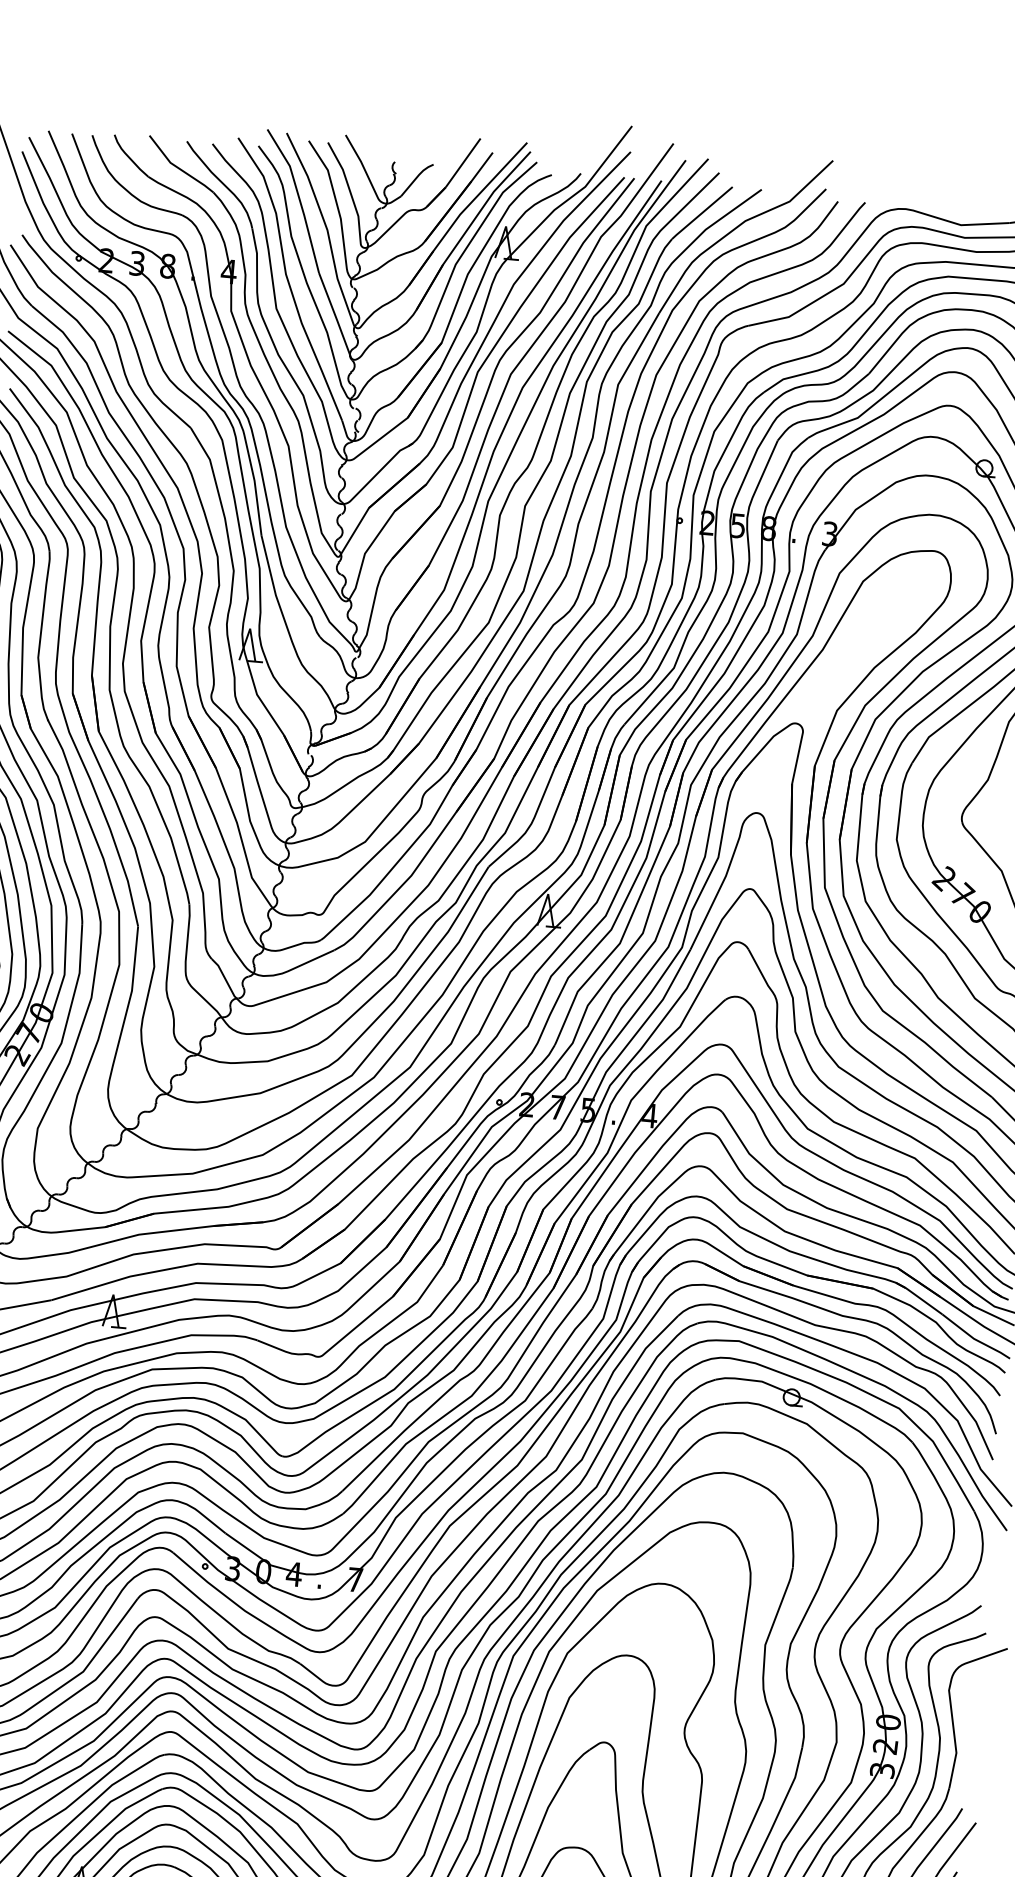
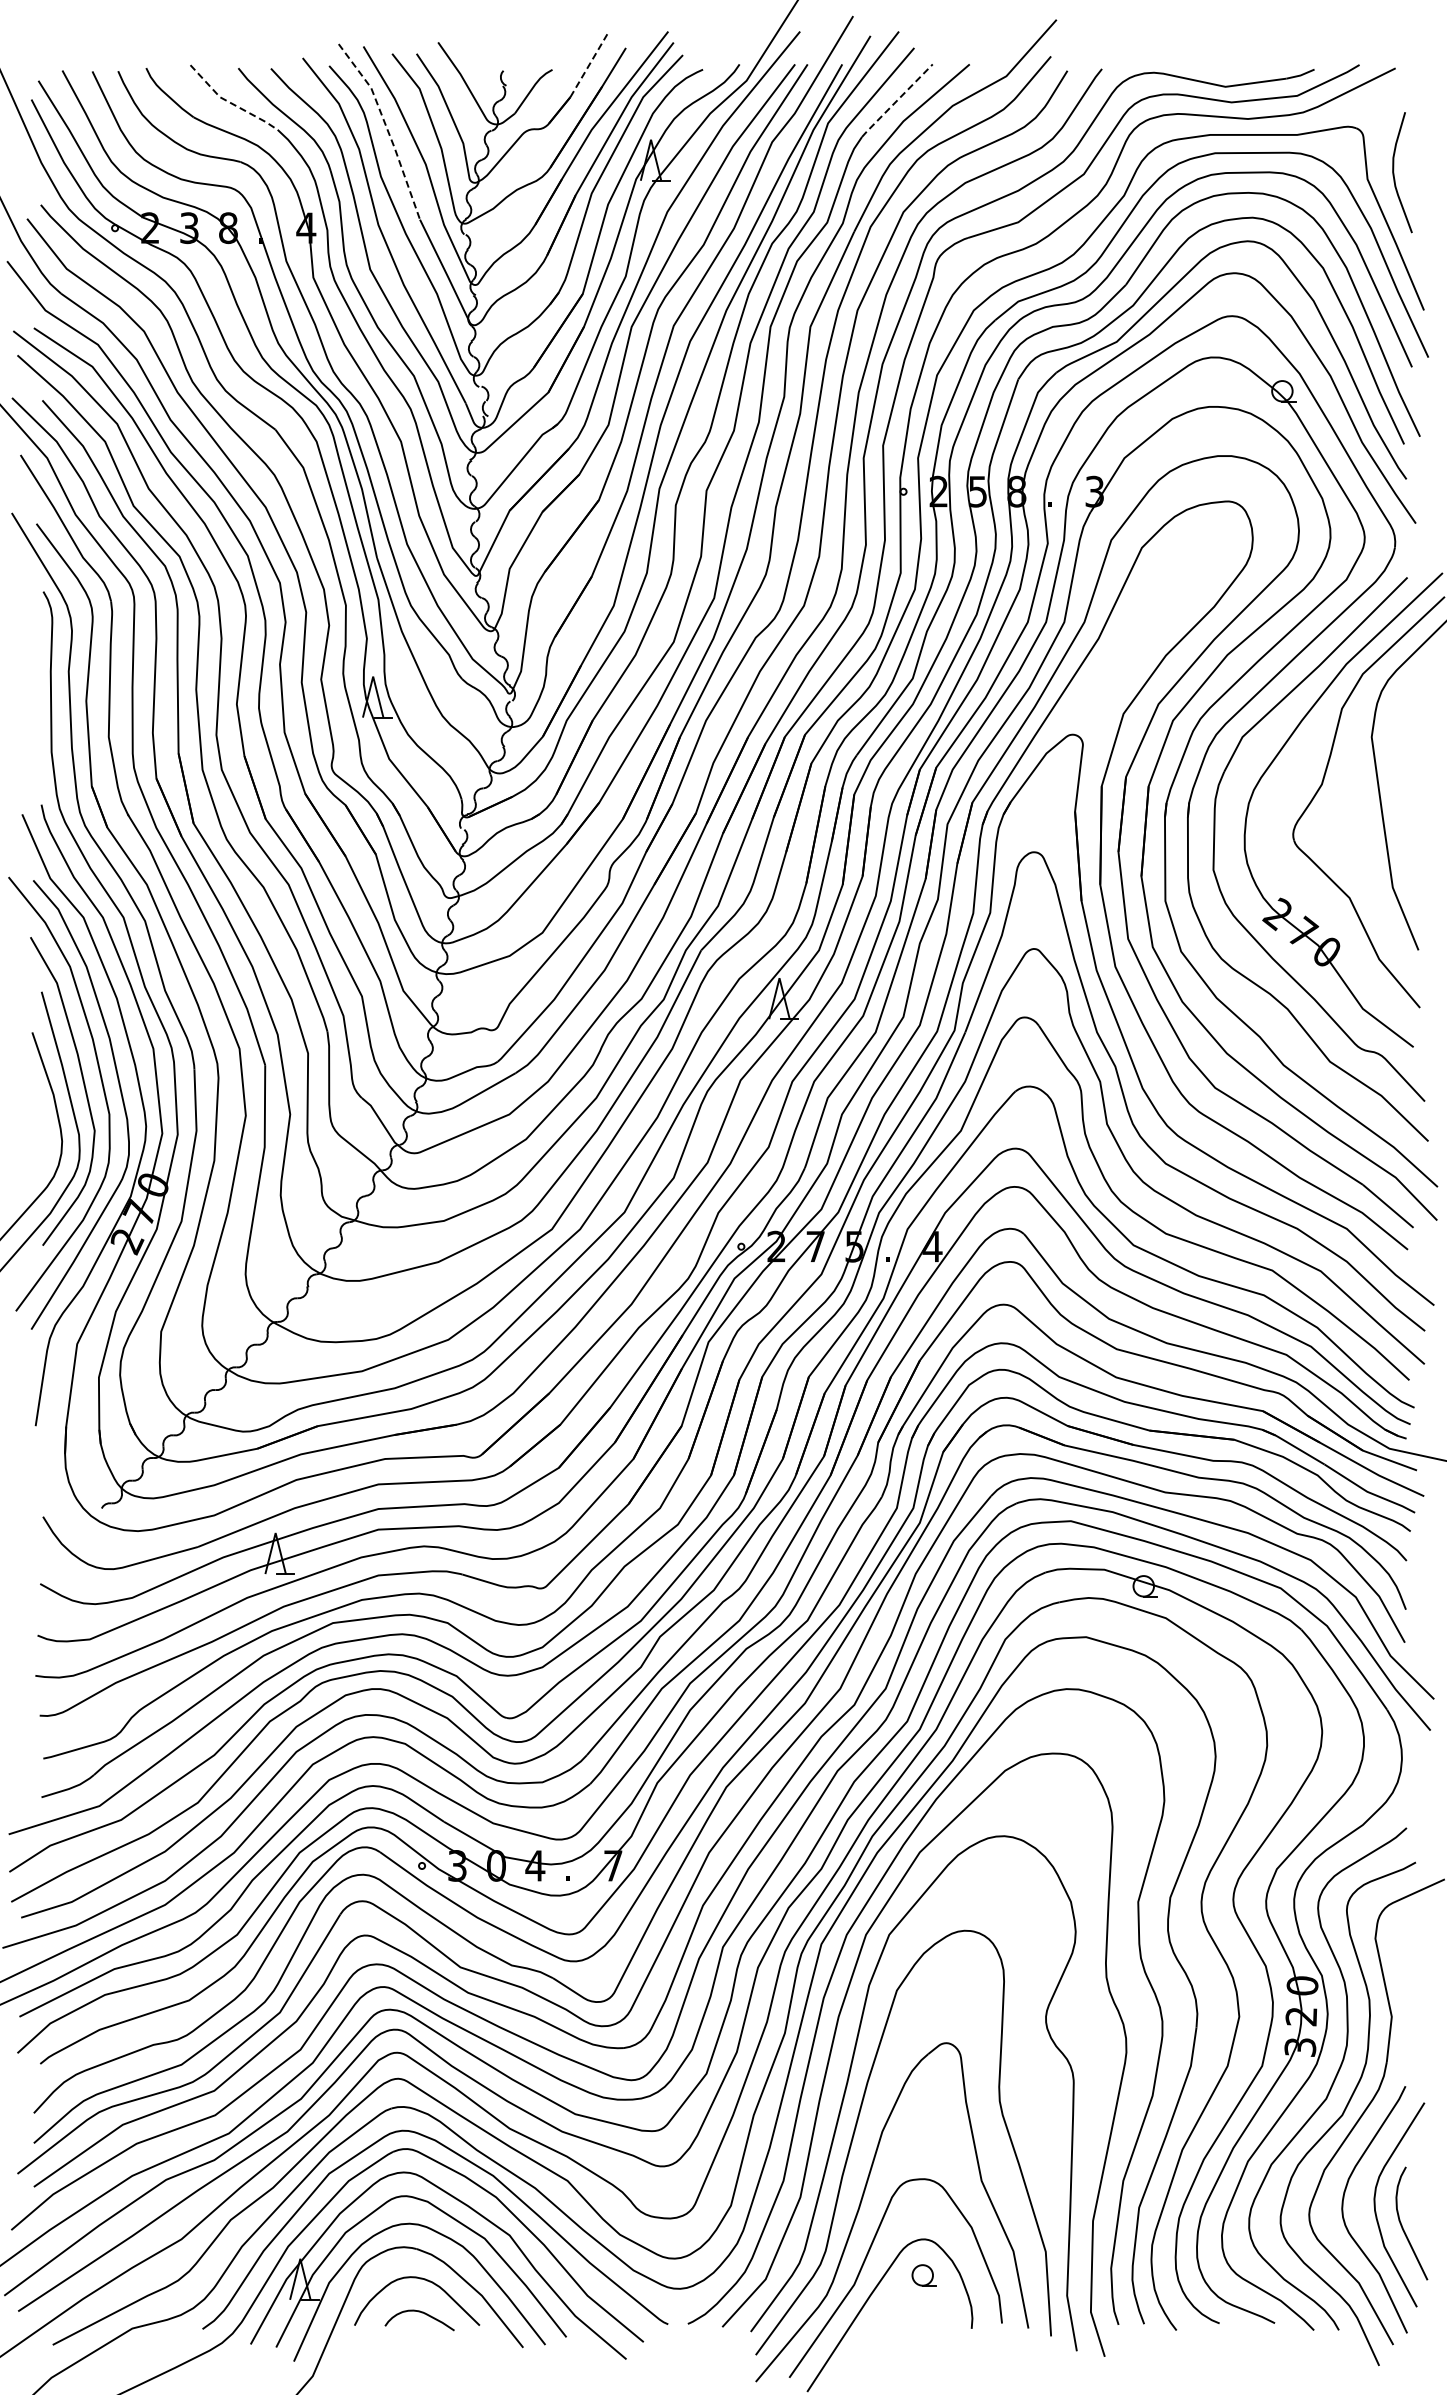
line: (463, 162) -> (589, 63), solid -> dashed
line: (178, 167) -> (230, 102), solid -> dashed
line: (299, 199) -> (386, 128), solid -> dashed
line: (702, 212) -> (897, 100), solid -> dashed

